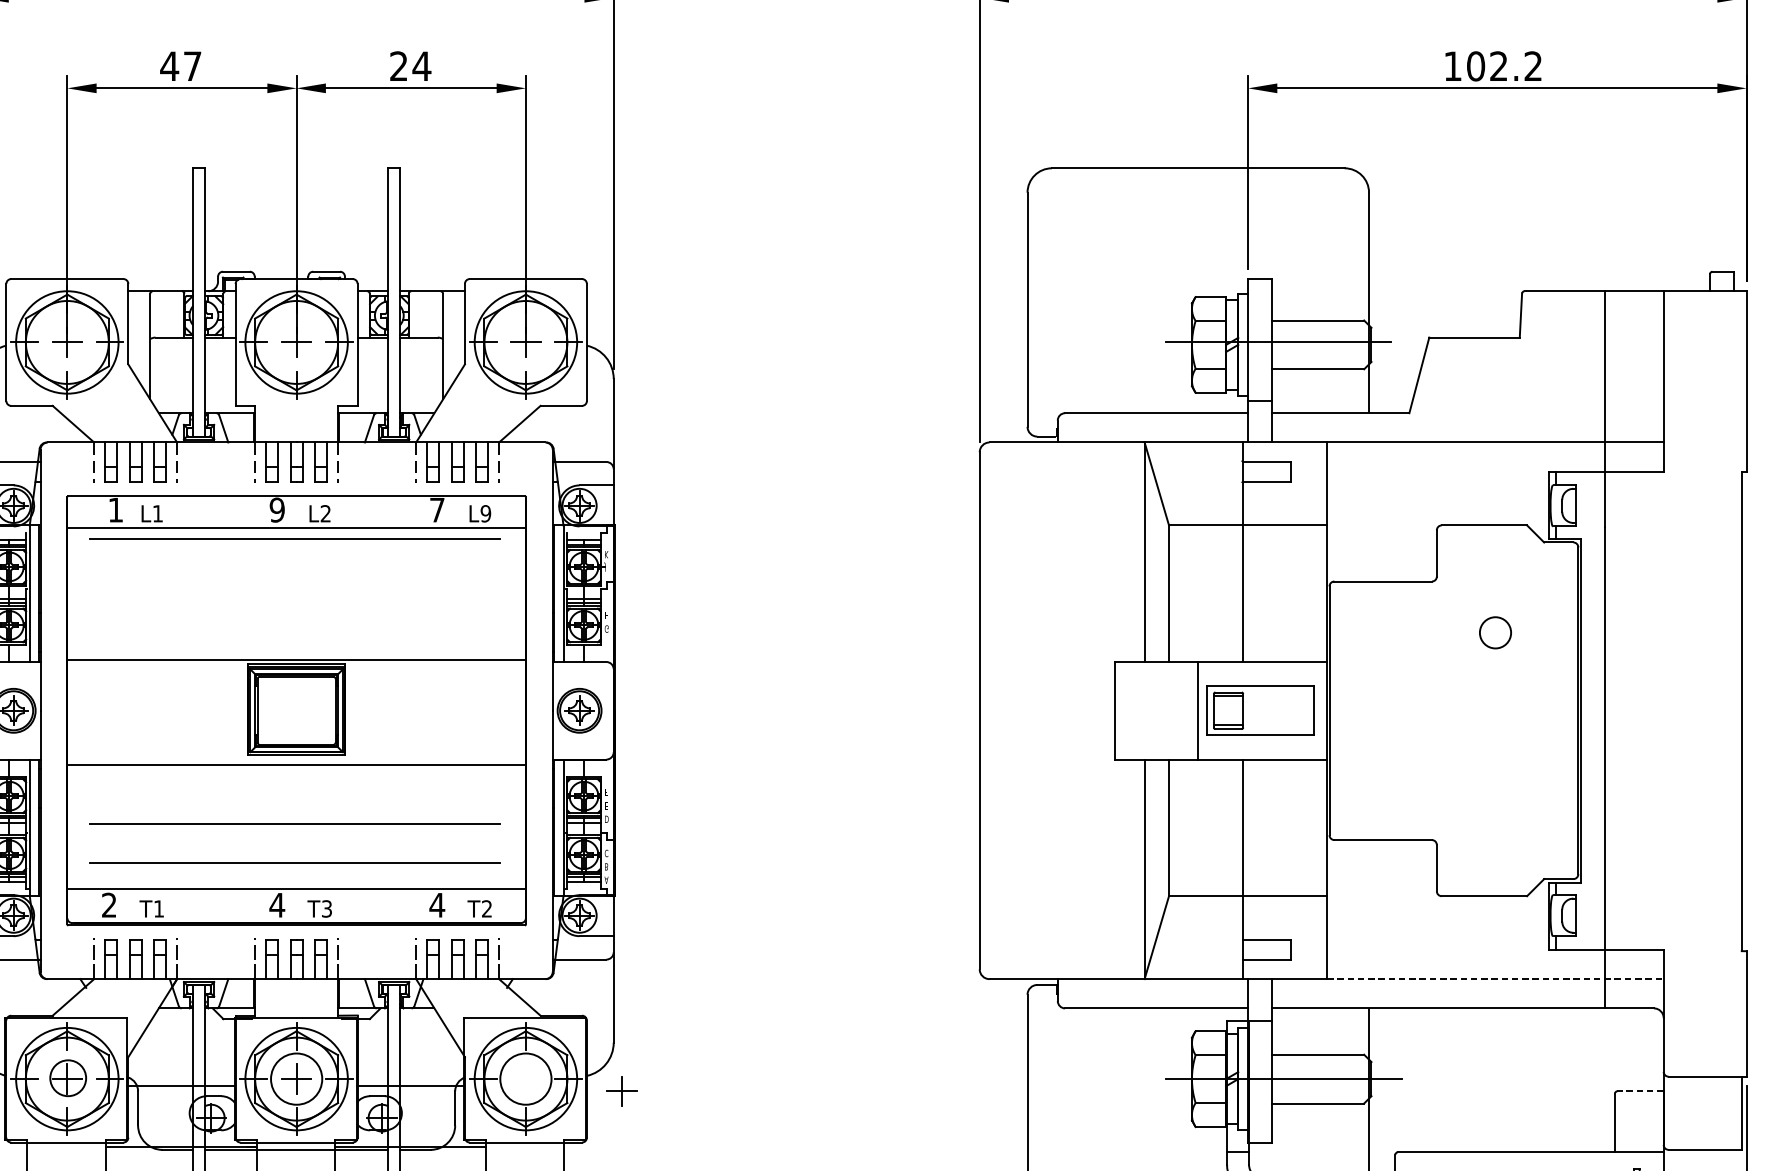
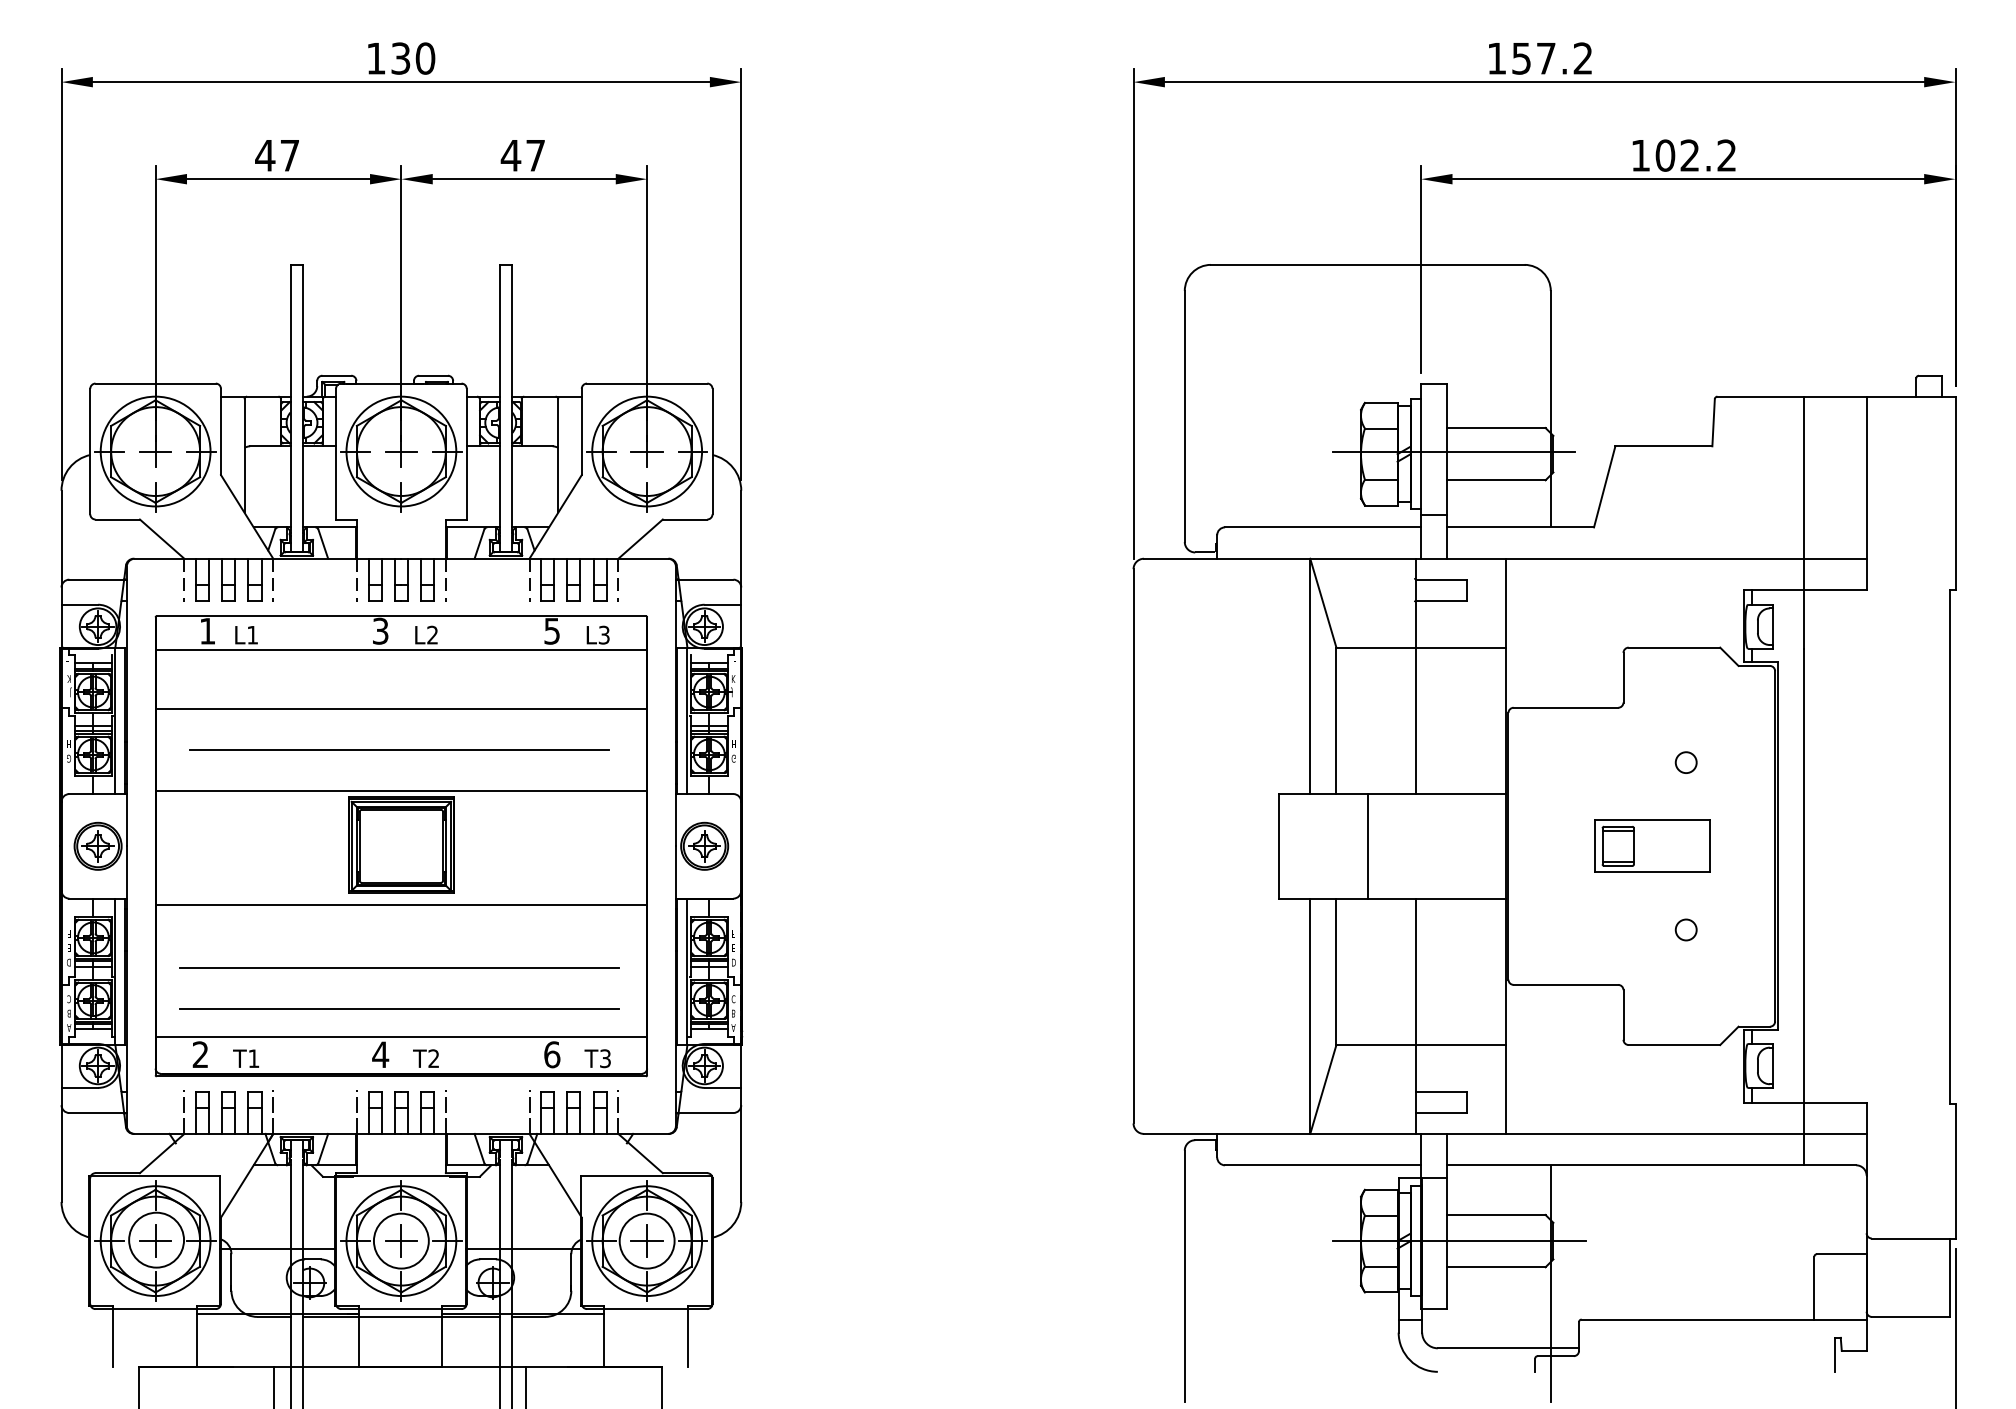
text: (409, 66) -> (522, 155), 24 -> 47
text: (277, 509) -> (380, 630), 9 -> 3
text: (436, 510) -> (551, 631), 7 -> 5
text: (485, 513) -> (603, 634), L9 -> L3
line: (294, 539) -> (399, 662), removed
line: (296, 582) -> (401, 708), added
line: (294, 620) -> (399, 749), added
circle: (1494, 632) -> (1685, 762), size x0.62
part: (1260, 710) -> (1652, 845), moved
circle: (1494, 788) -> (1685, 929), added
text: (436, 905) -> (551, 1054), 4 -> 6
text: (326, 908) -> (433, 1058), T3 -> T2
text: (487, 908) -> (605, 1058), T2 -> T3
line: (1495, 978) -> (1686, 1133), dashed -> solid
circle: (68, 1077) -> (156, 1239), size x1.43
part: (621, 1090) -> (646, 1240), moved
line: (1640, 1091) -> (1841, 1254), dashed -> solid

